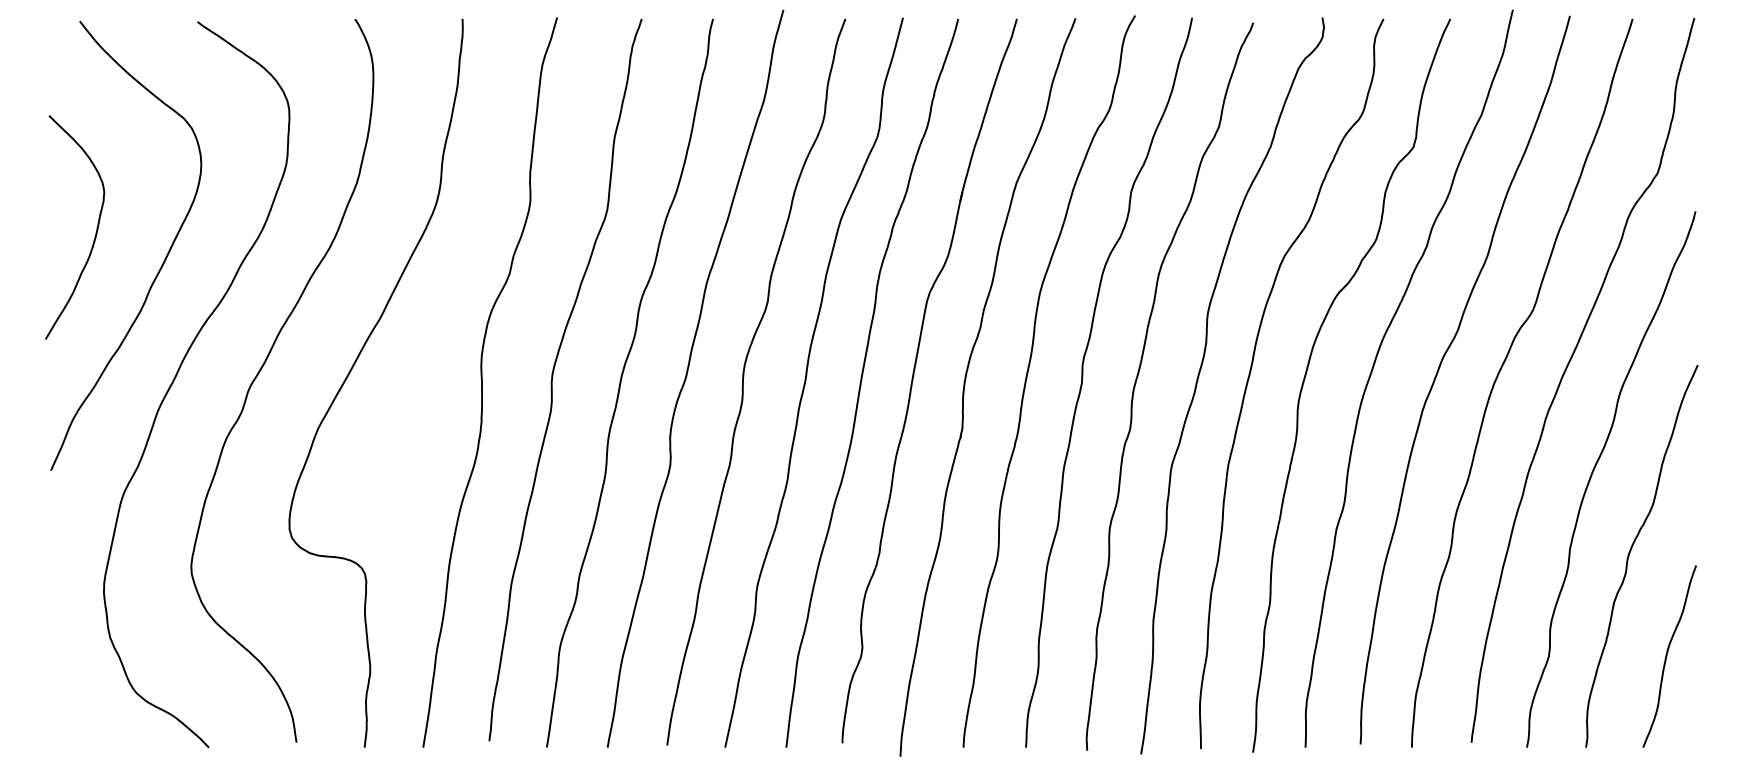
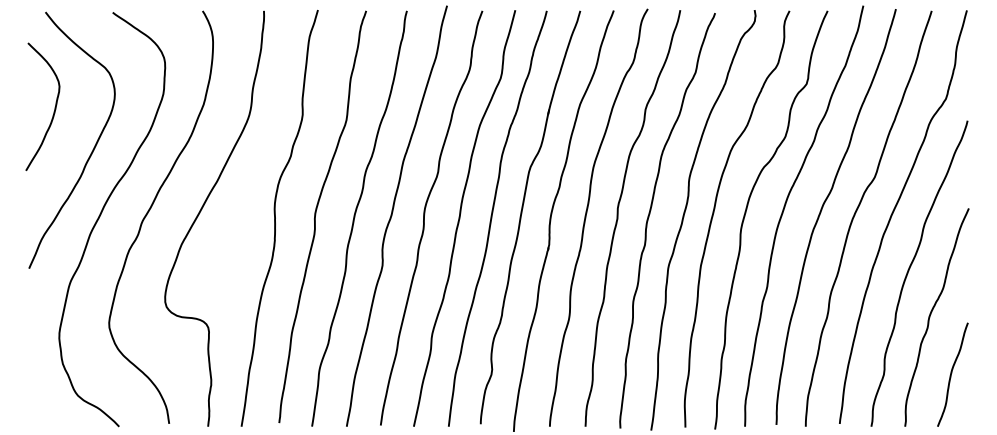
curve: (95, 228) -> (54, 107), moved

